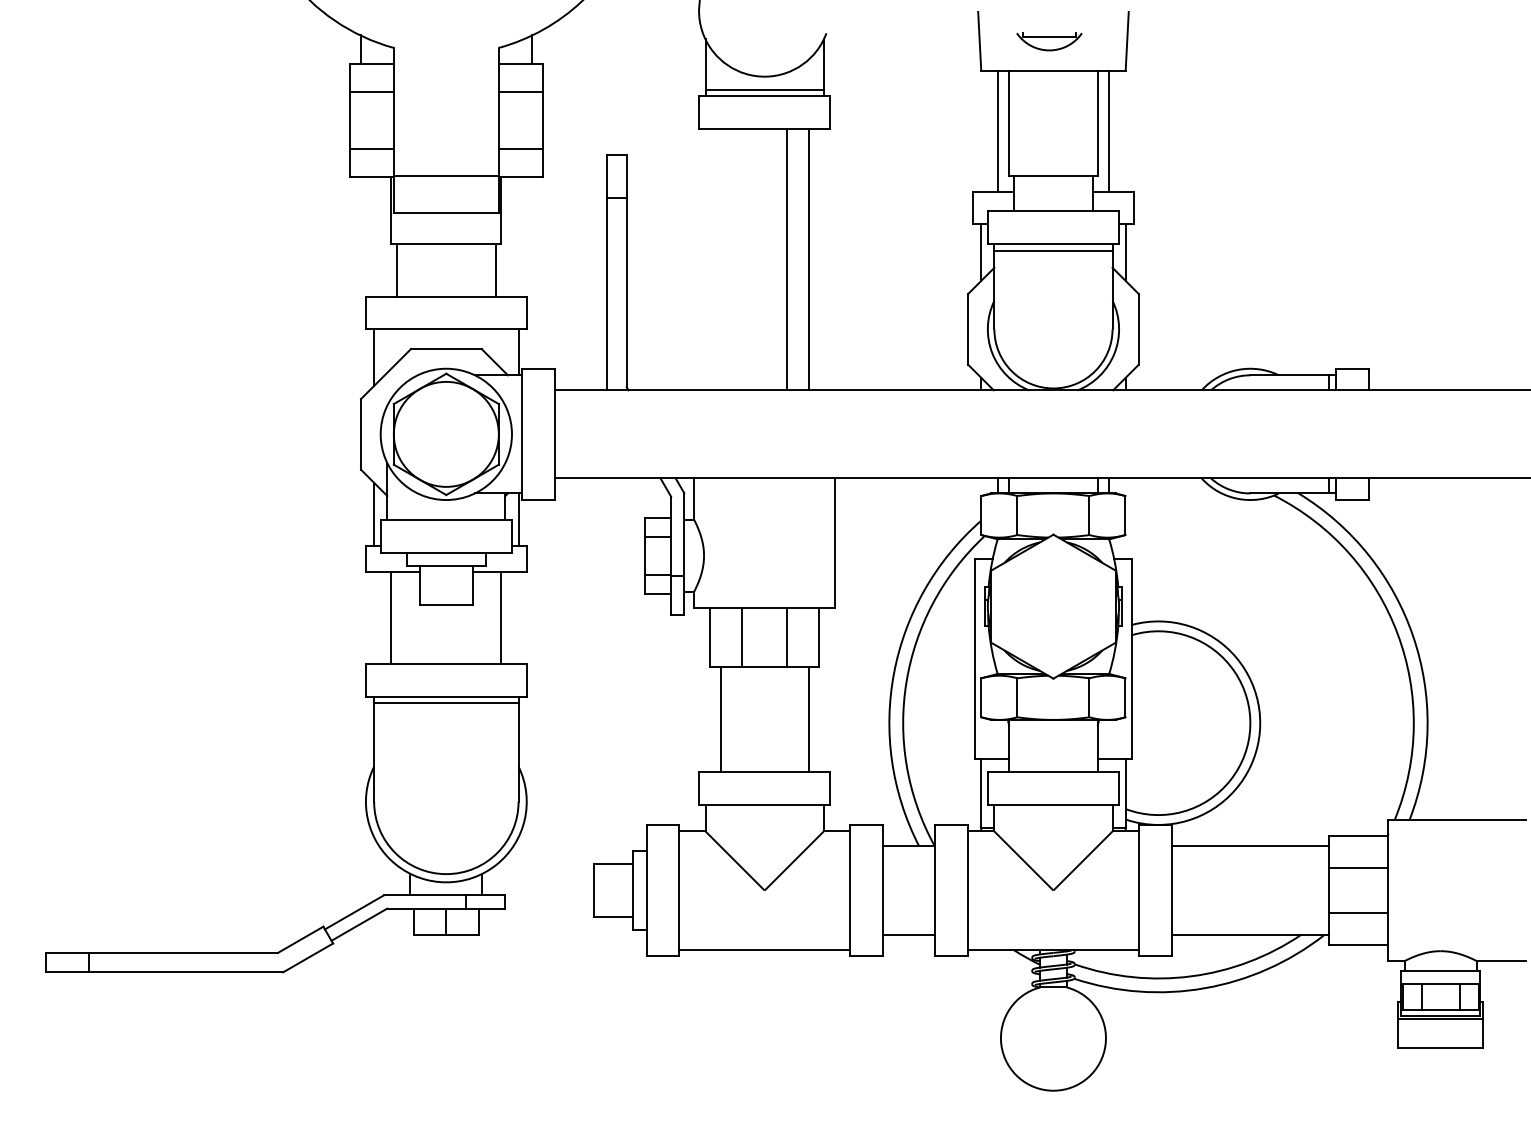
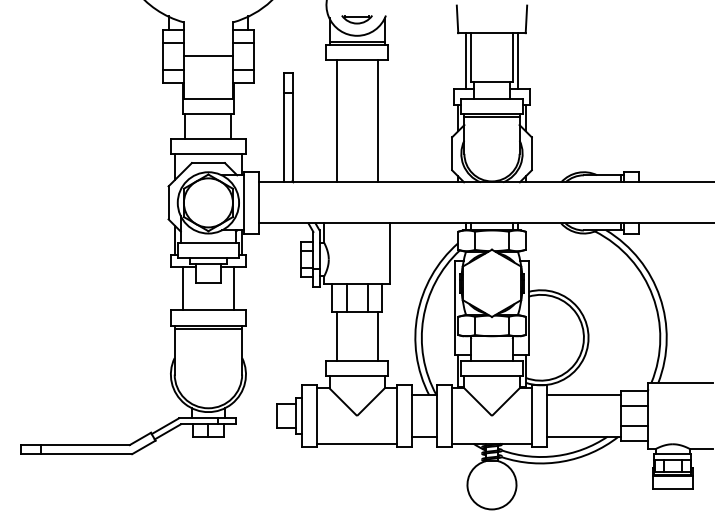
part: (1048, 41) -> (356, 19), moved
line: (444, 176) -> (207, 56), moved
line: (786, 260) -> (336, 121), moved

